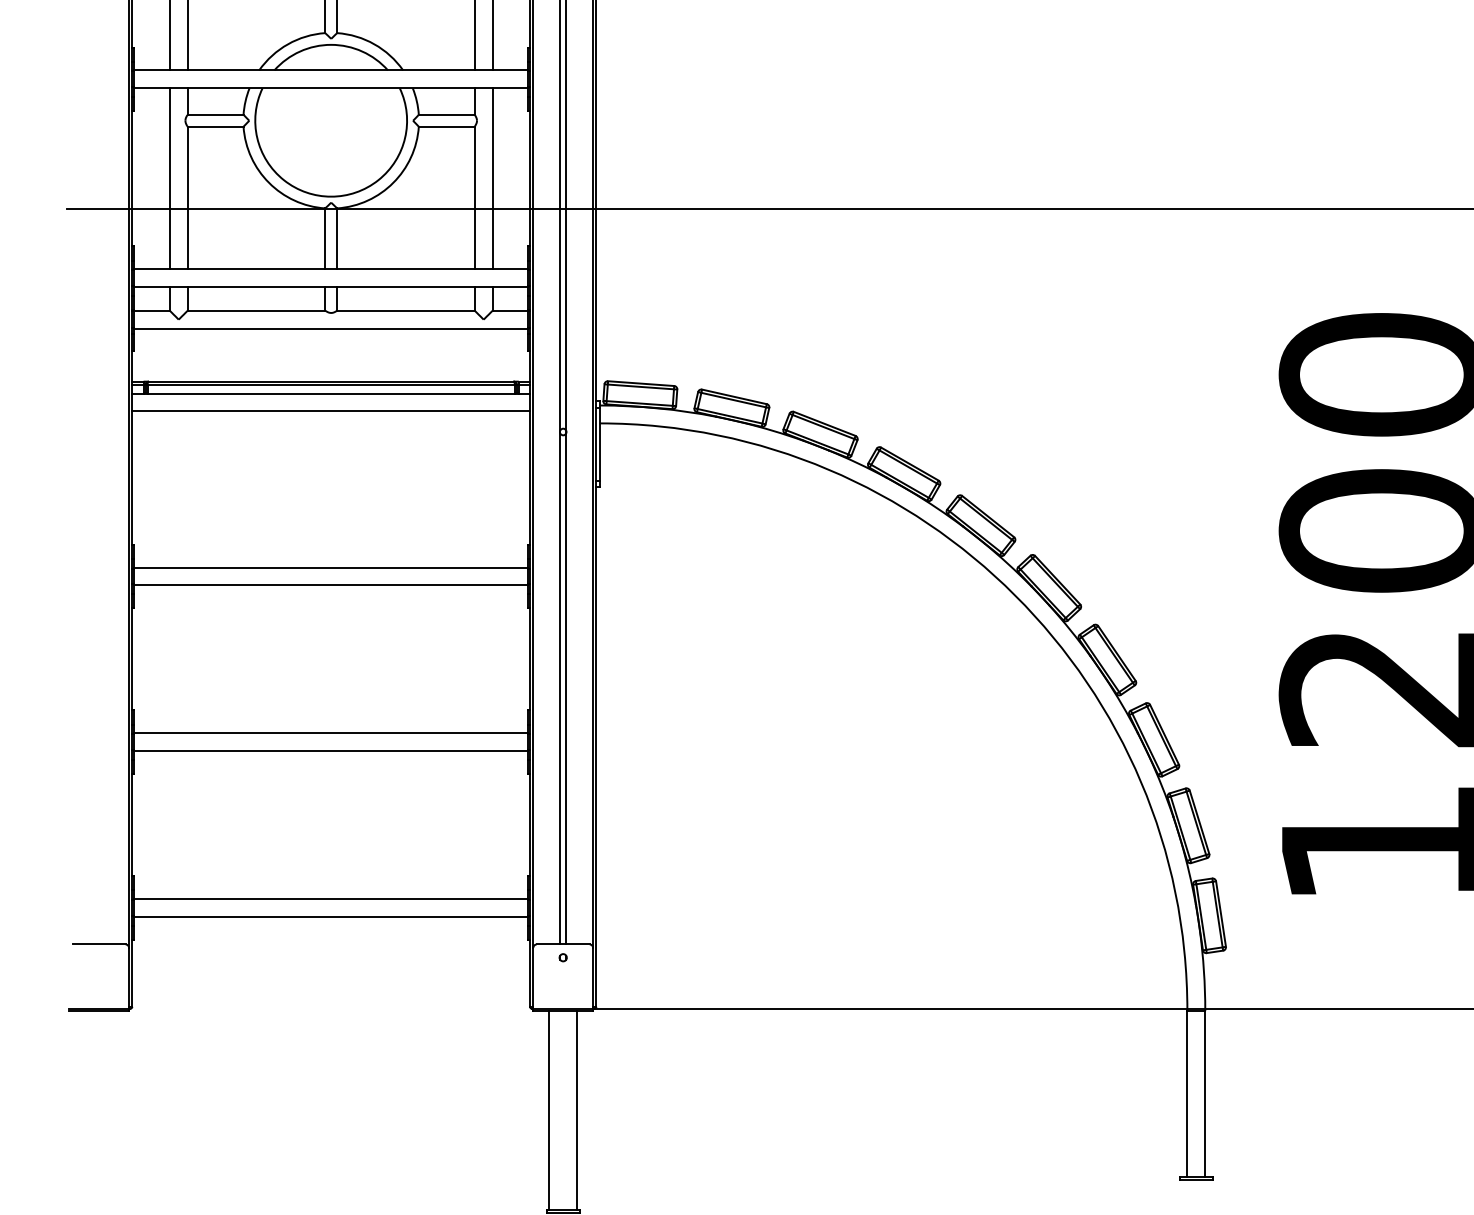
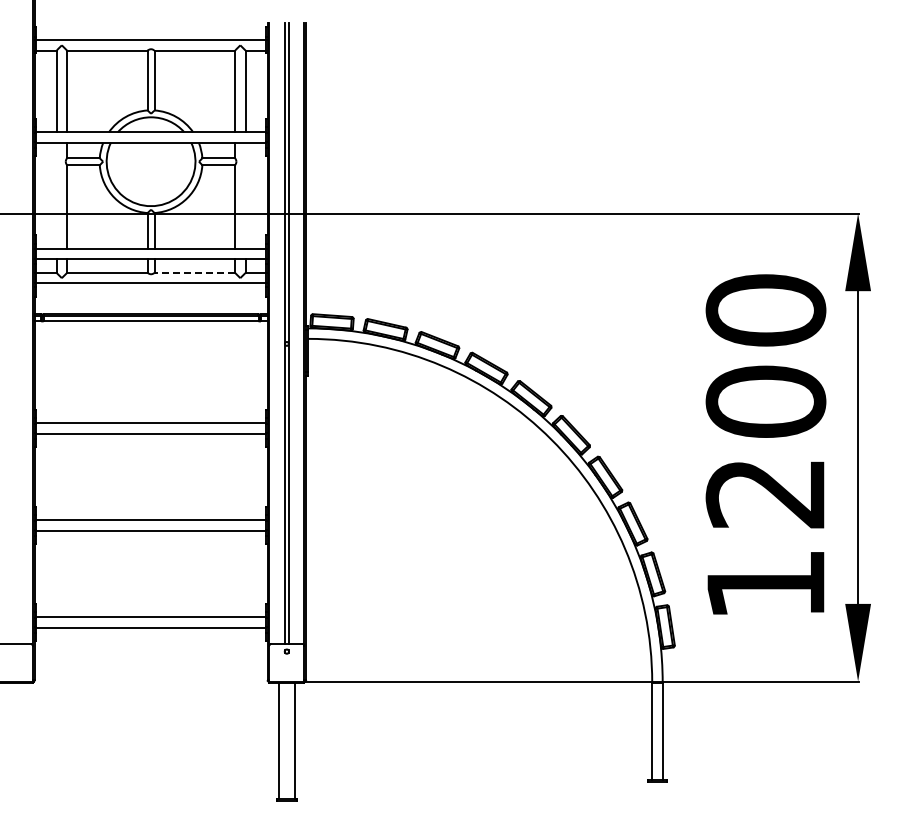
line: (169, 178) -> (56, 195), removed
line: (492, 178) -> (245, 195), removed
line: (405, 309) -> (194, 272), solid -> dashed
line: (330, 410) -> (150, 331), removed

